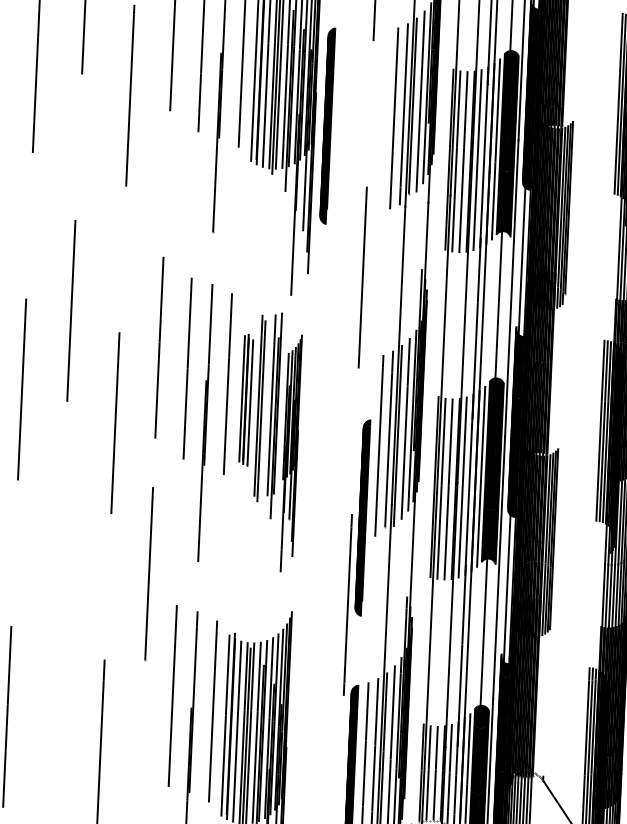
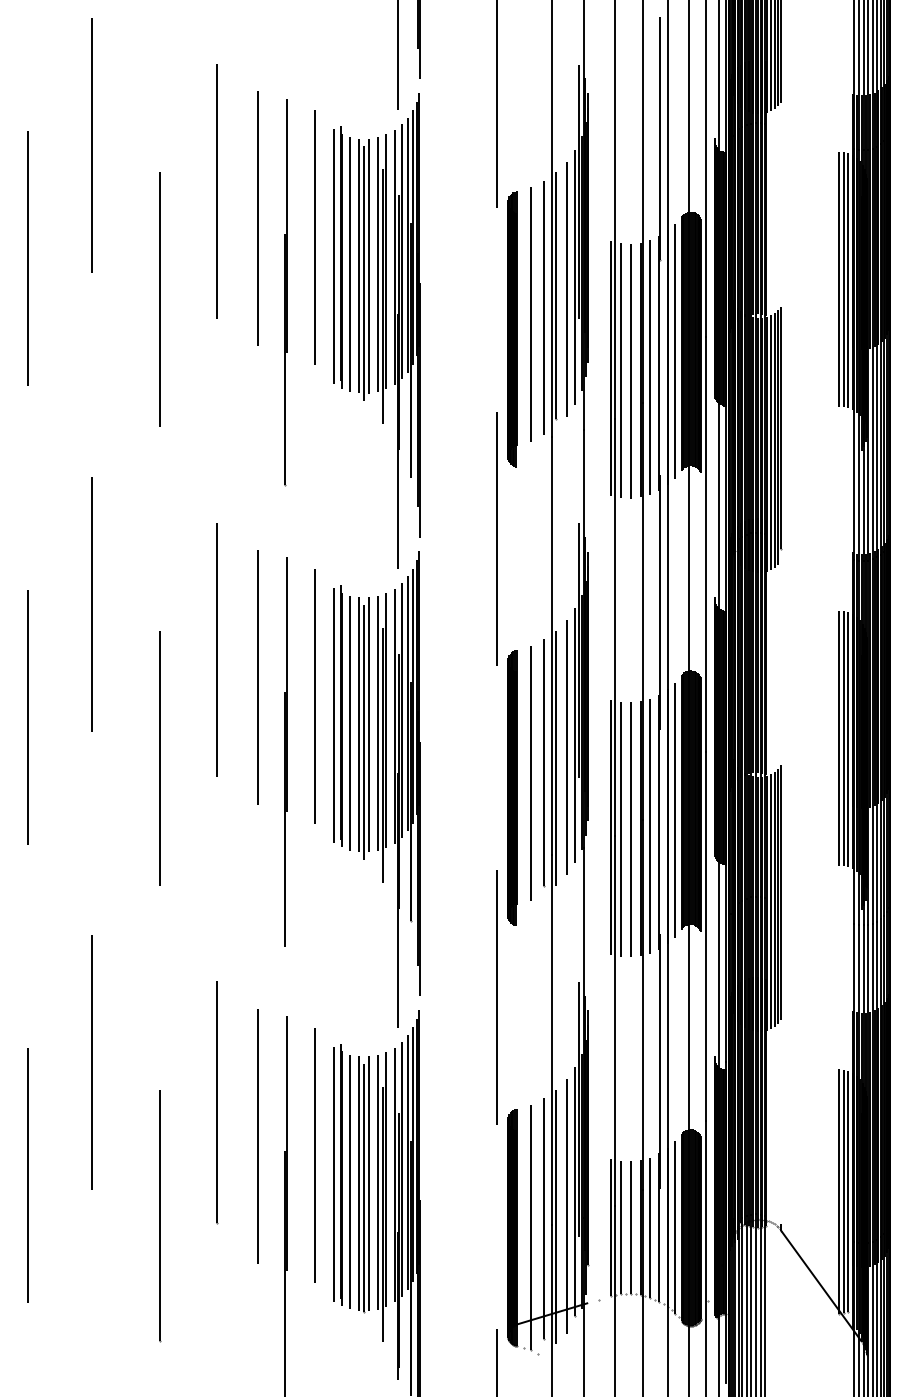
line: (615, 102) -> (839, 278), added
part: (327, 126) -> (512, 329), moved
part: (245, 399) -> (341, 717), size x1.43
line: (265, 405) -> (368, 724), added
part: (290, 453) -> (407, 789), size x1.43
part: (362, 517) -> (512, 787), moved
line: (149, 573) -> (217, 1102), moved
line: (56, 638) -> (91, 1062), added

